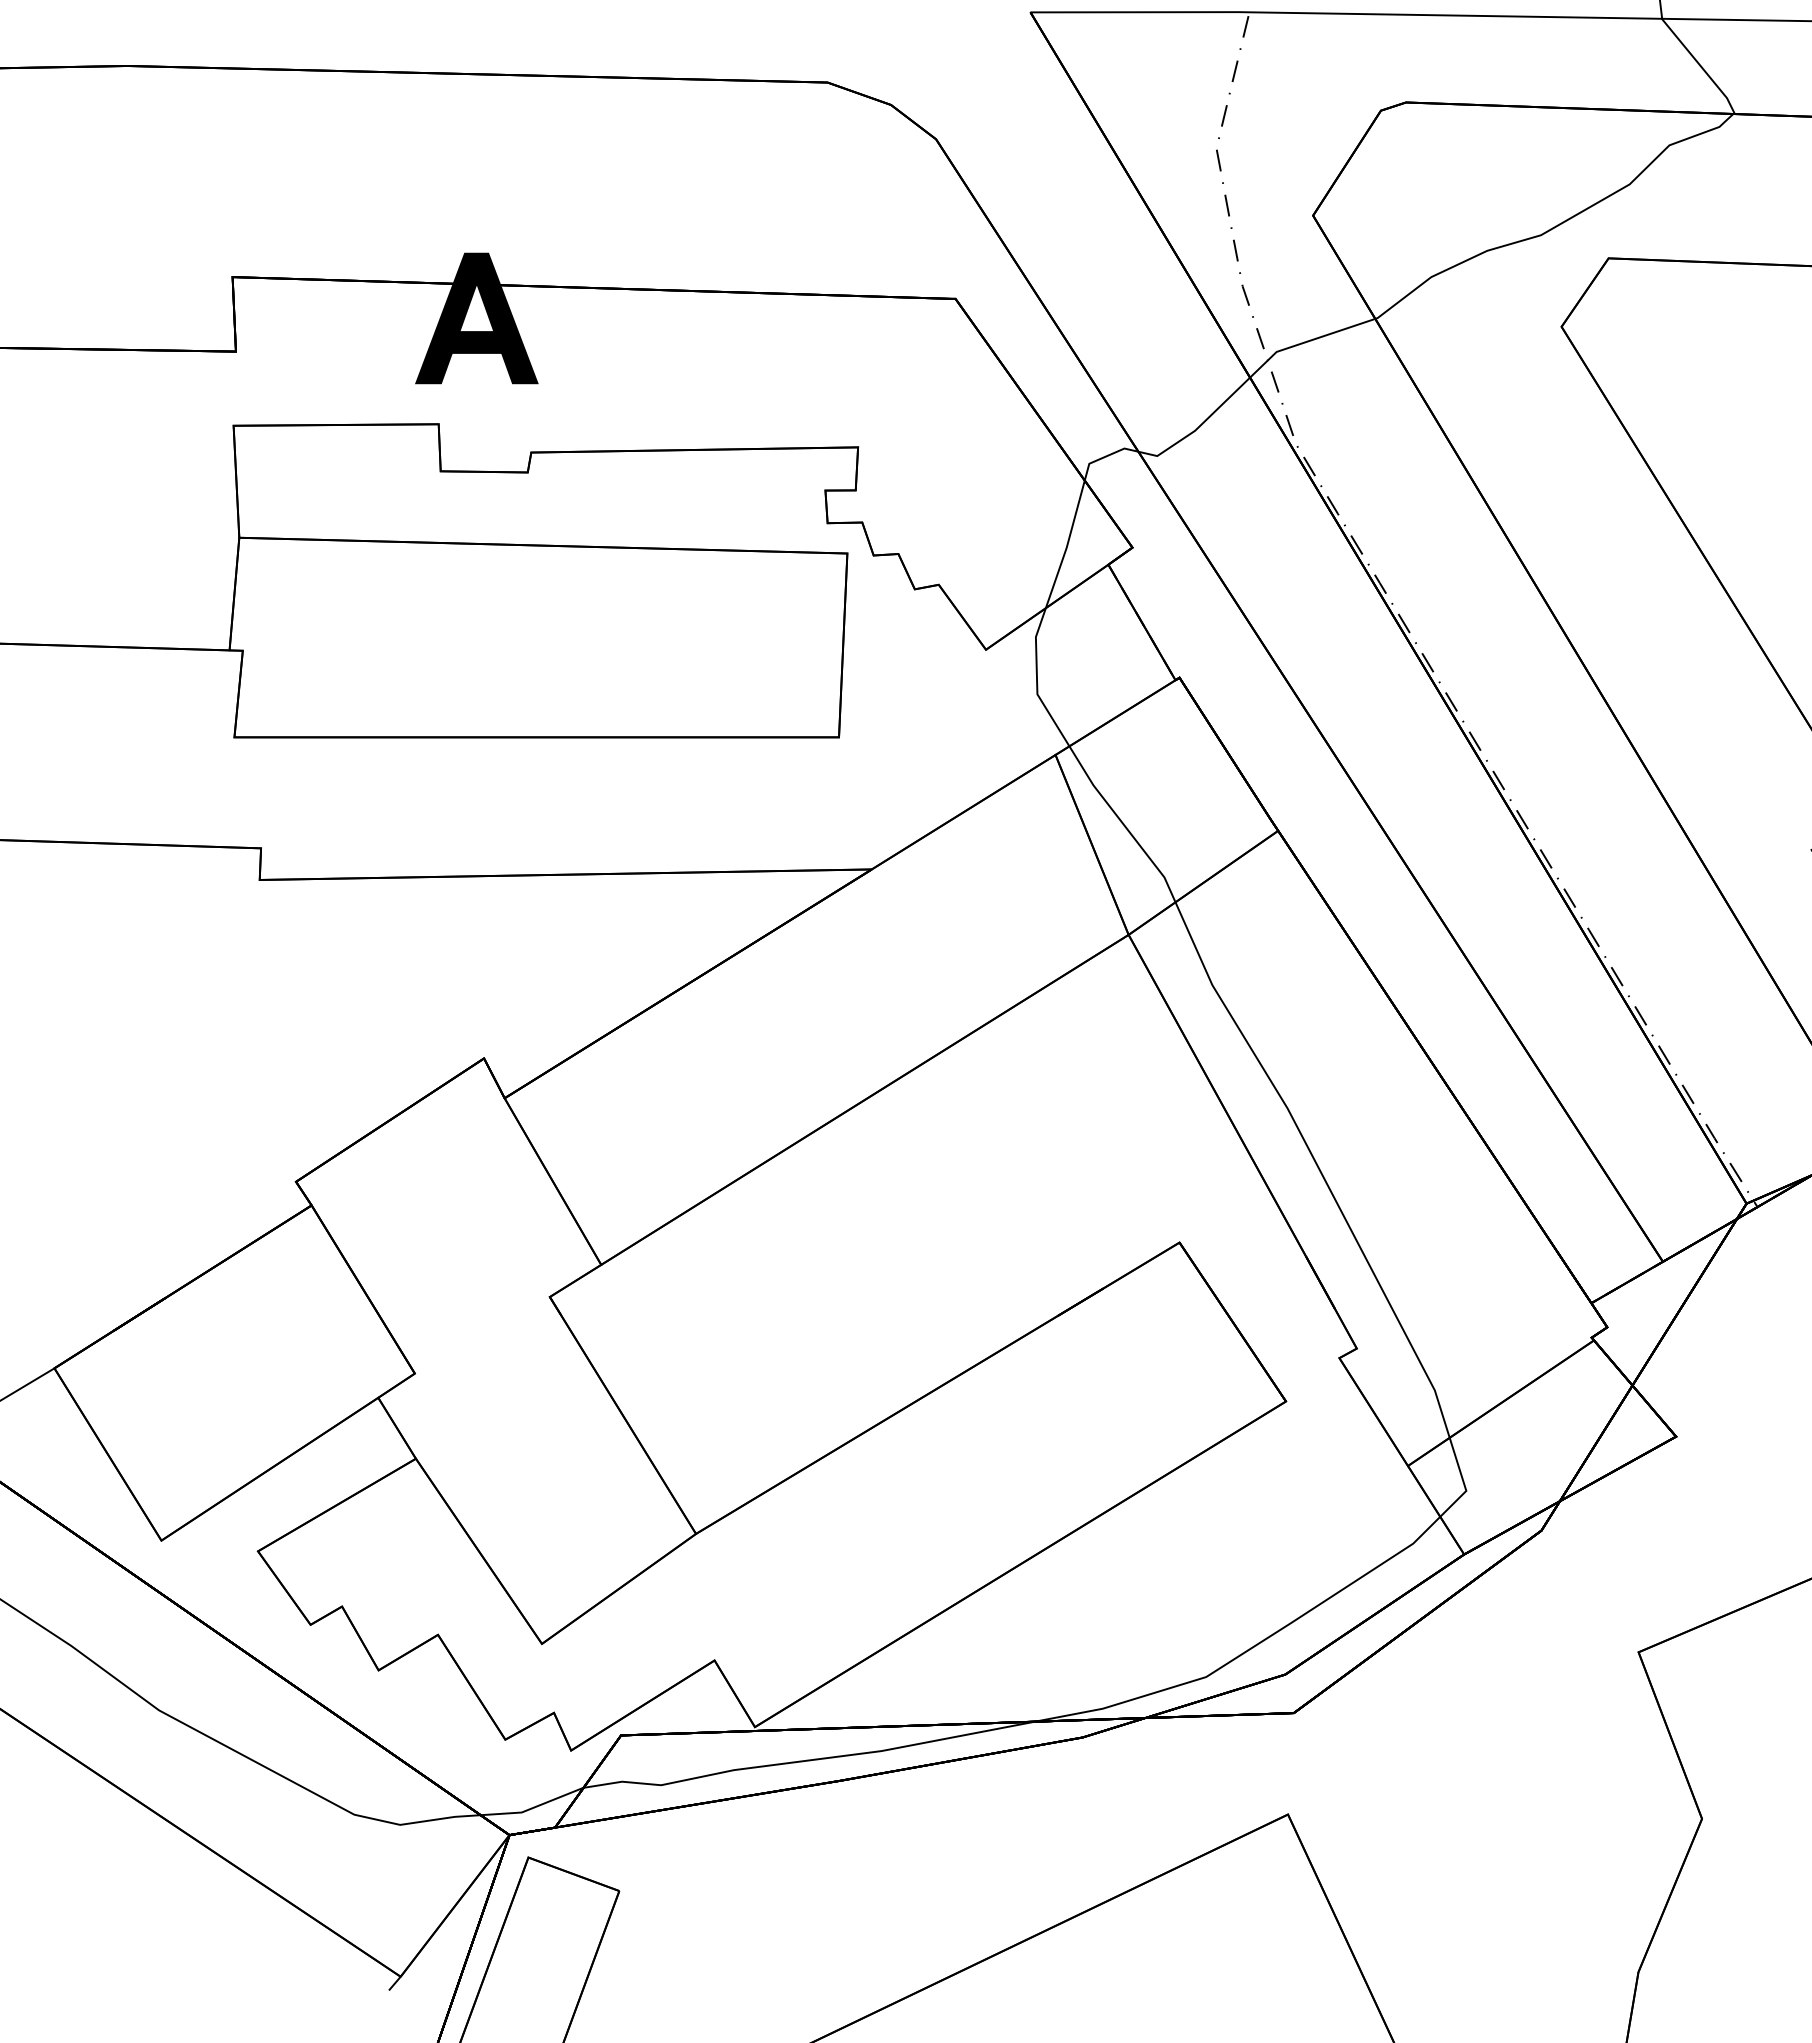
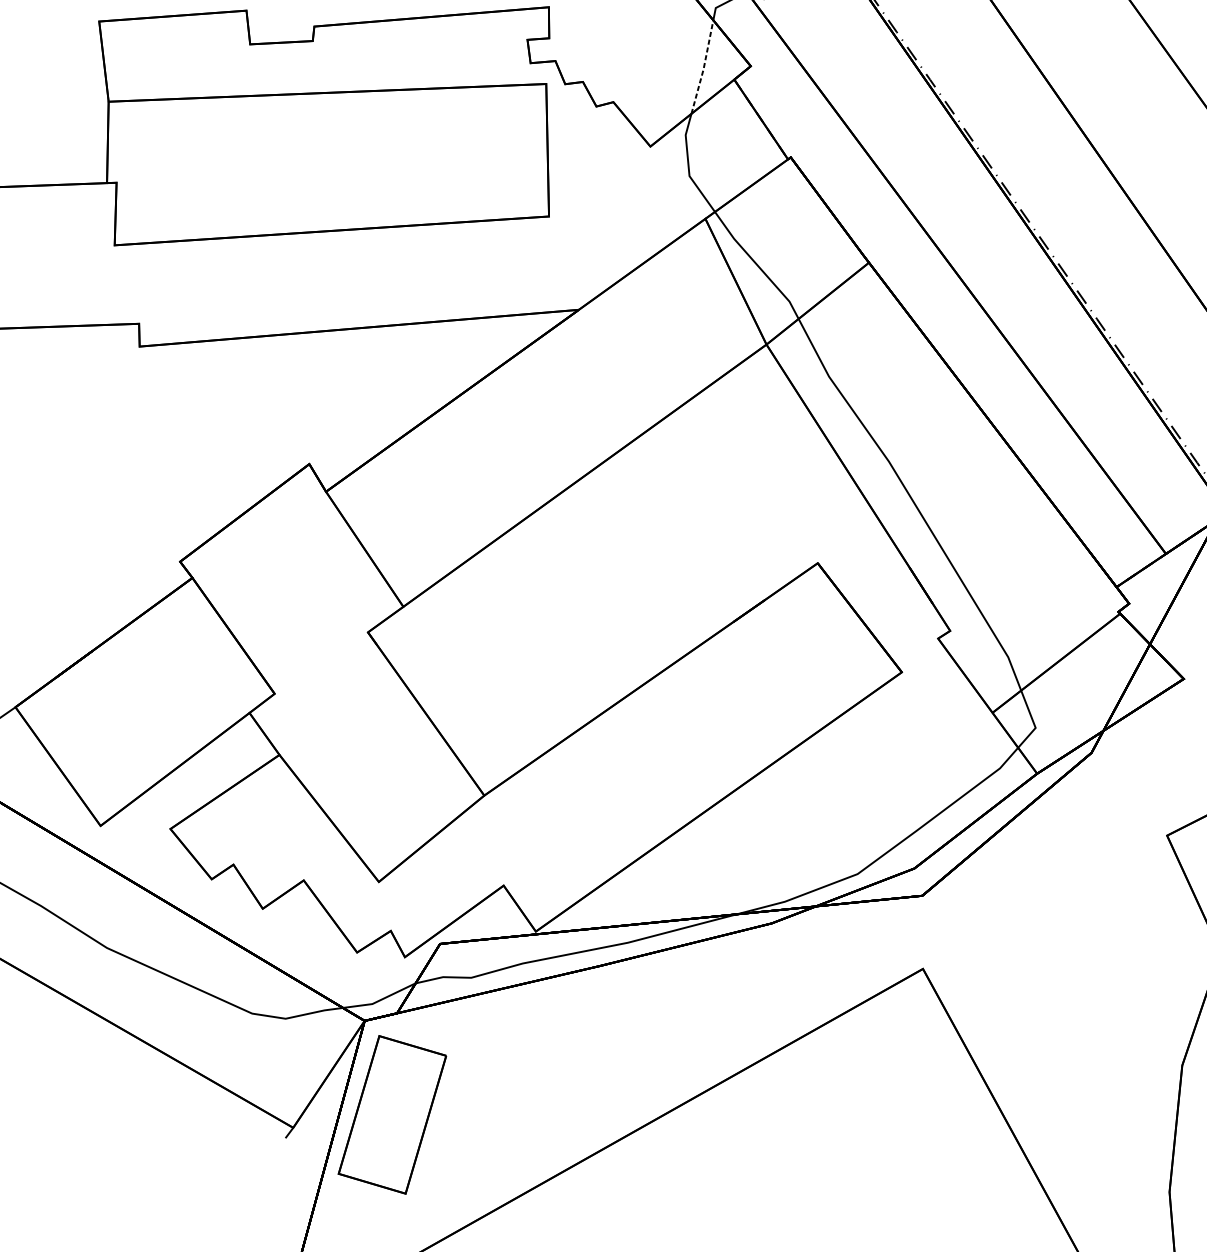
line: (1067, 544) -> (703, 67), solid -> dashed

